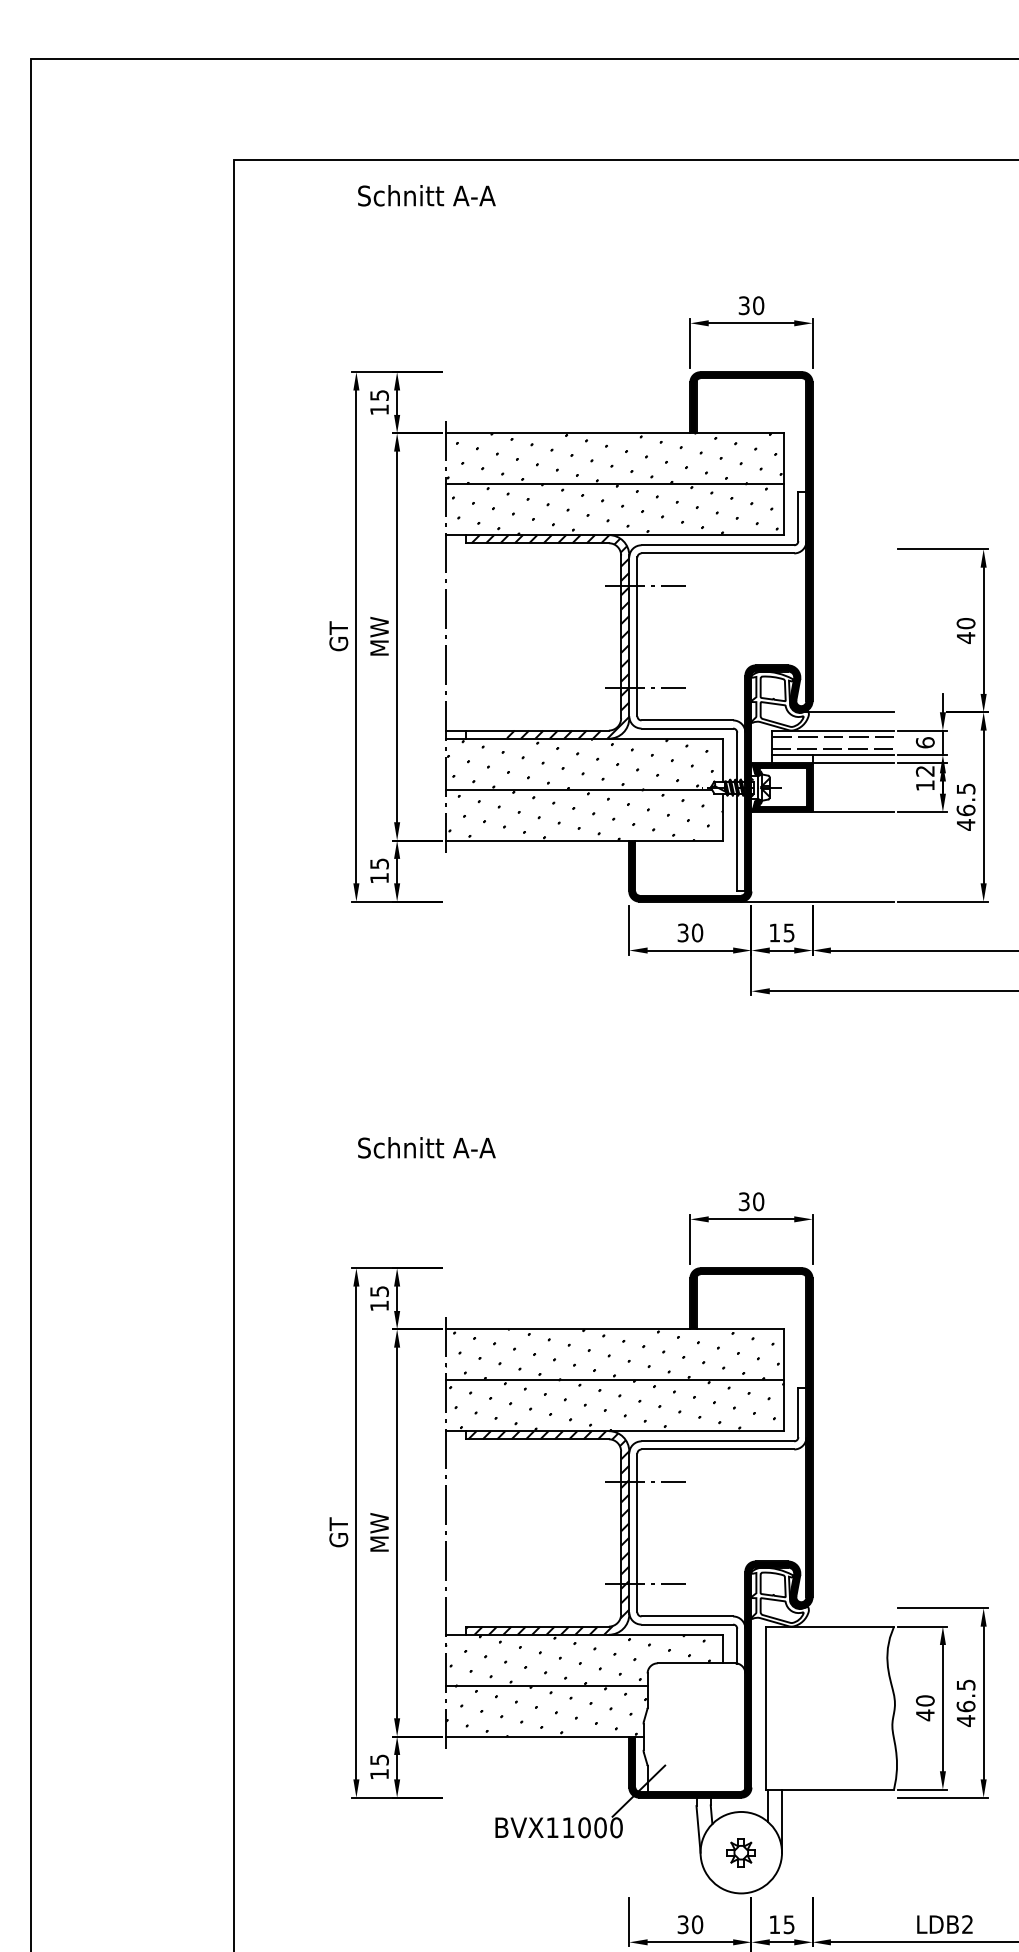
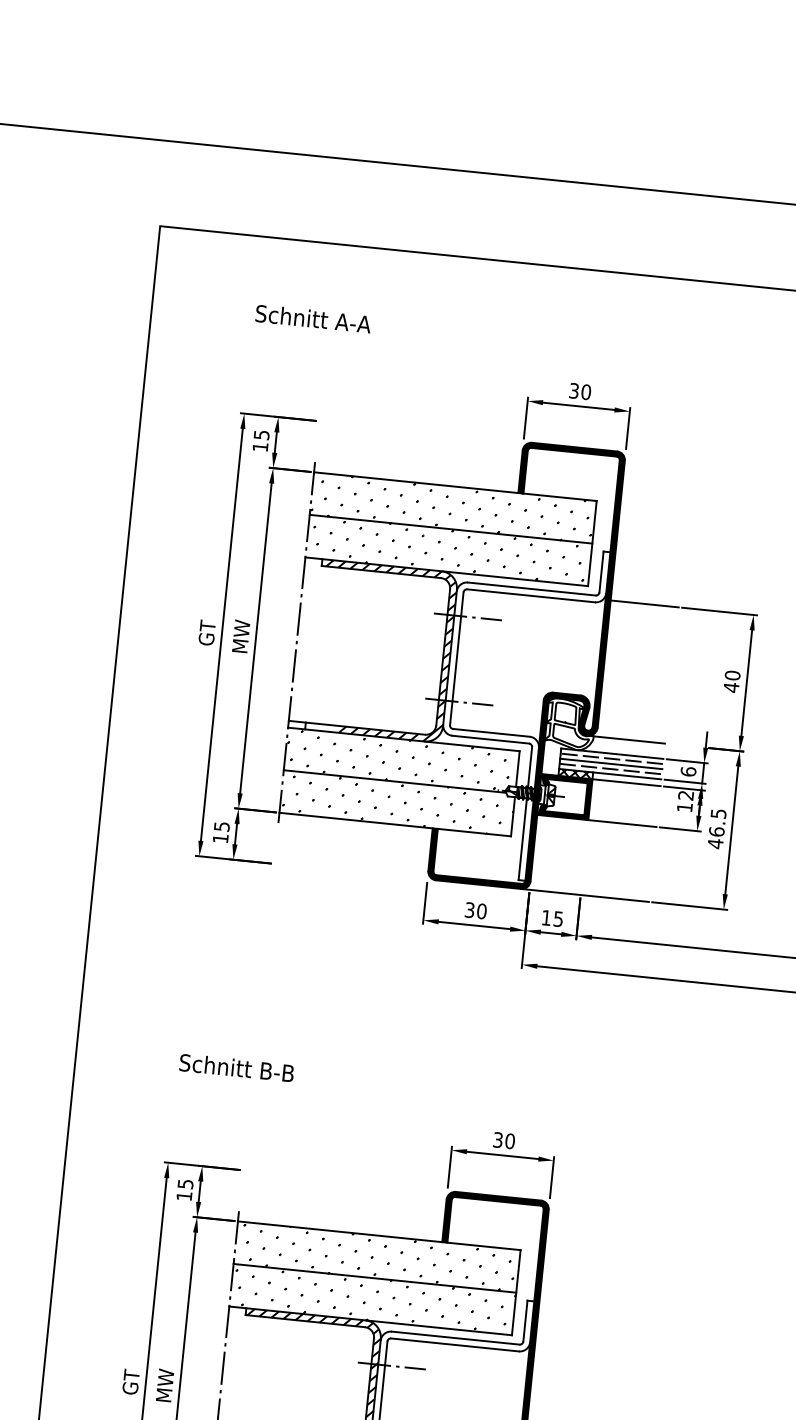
text: (426, 195) -> (313, 318), moved
line: (853, 549) -> (644, 604), added
line: (832, 742) -> (610, 763), added
hatch: (792, 759) -> (576, 774), added
text: (474, 1147) -> (277, 1071), Schnitt A-A -> Schnitt B-B

